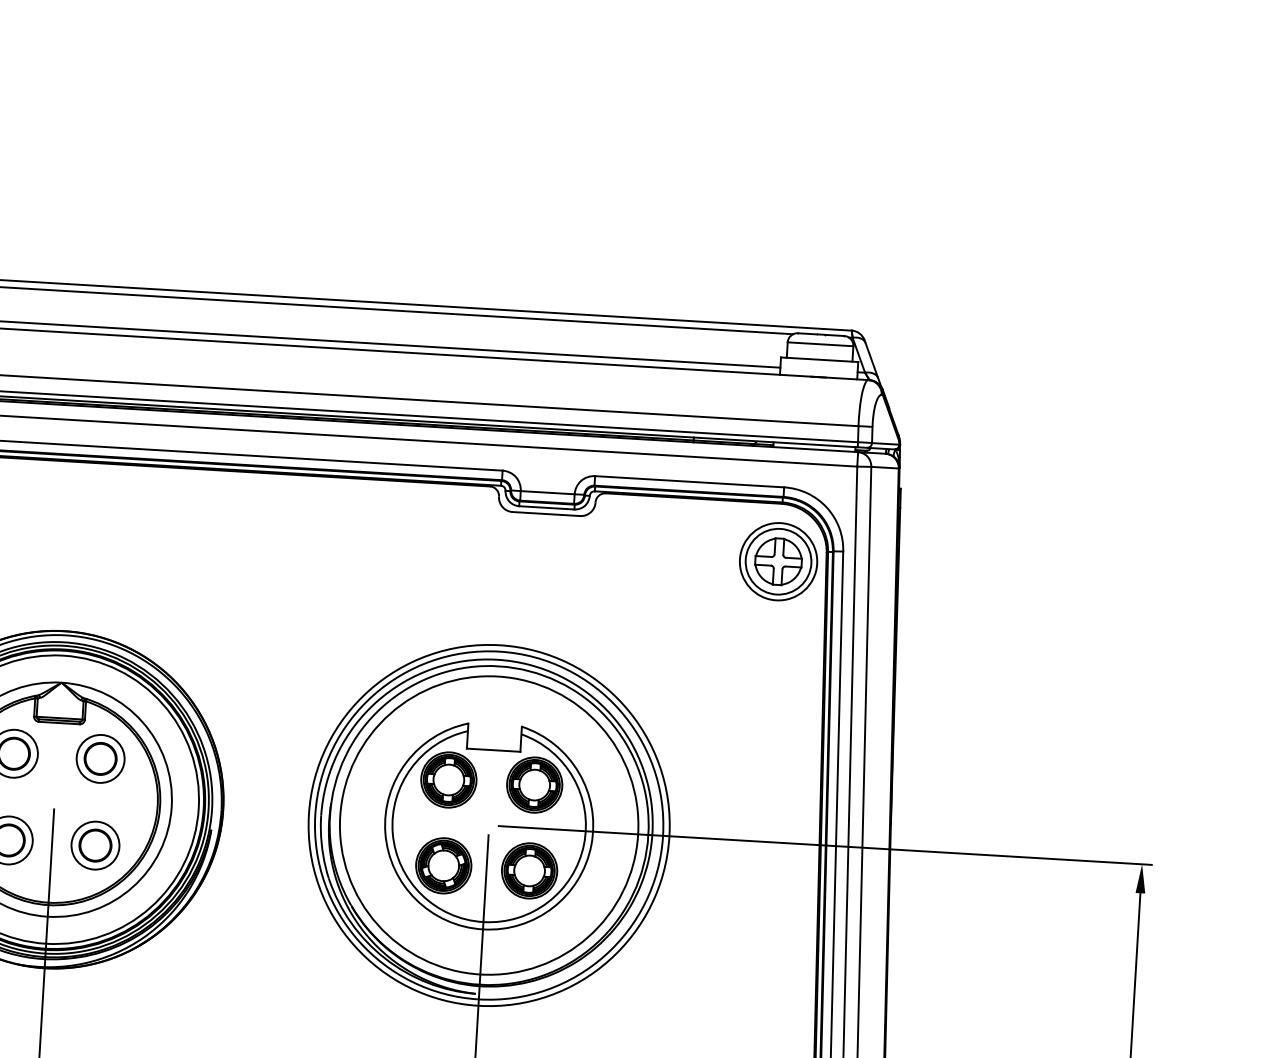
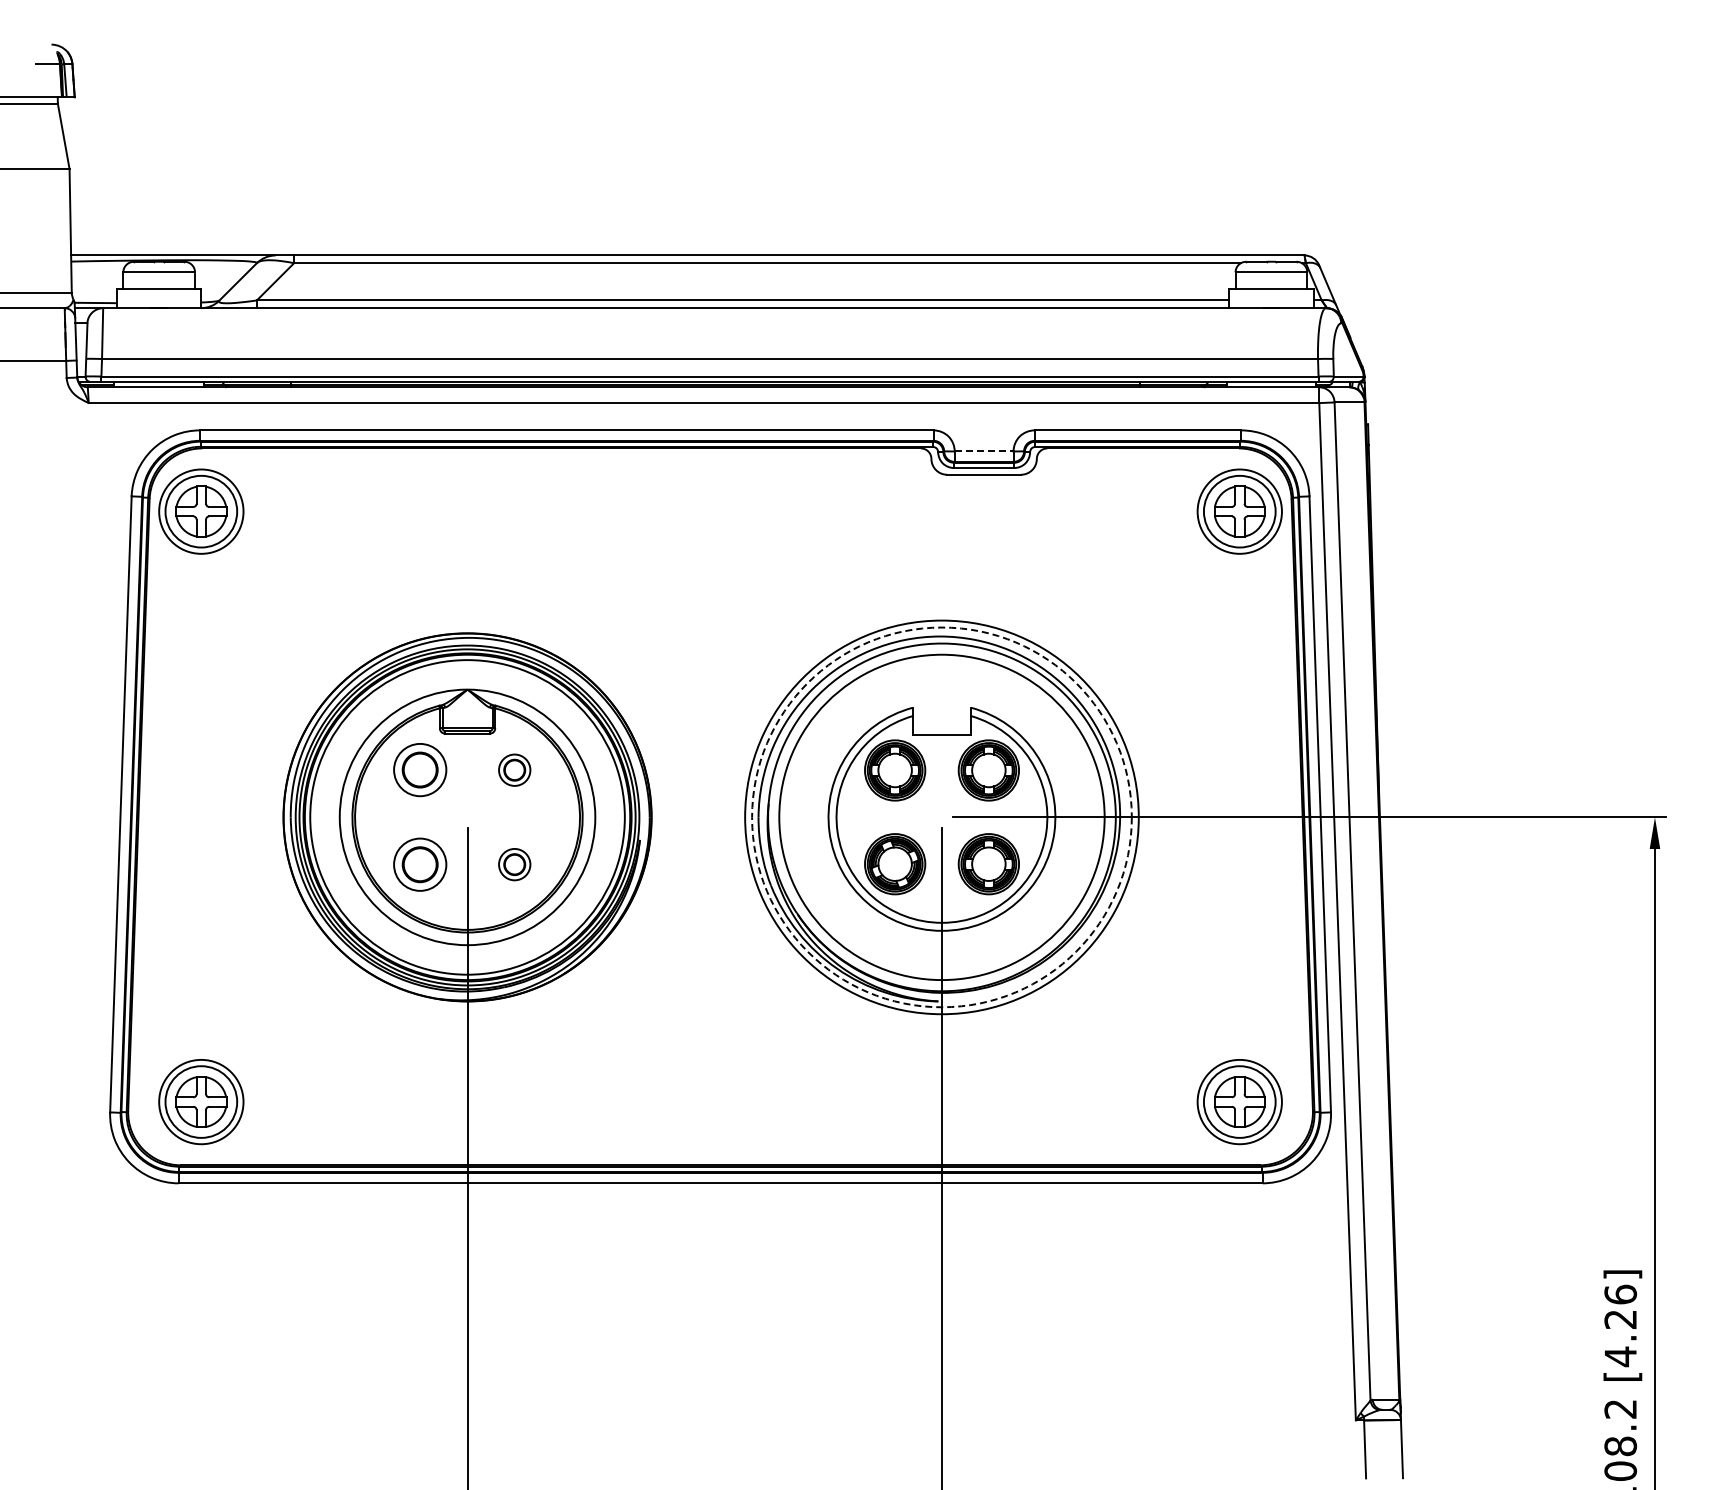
line: (548, 492) -> (984, 451), solid -> dashed
part: (100, 759) -> (514, 770), size x0.6
circle: (488, 825) -> (941, 817), solid -> dashed
part: (95, 845) -> (514, 864), size x0.6

